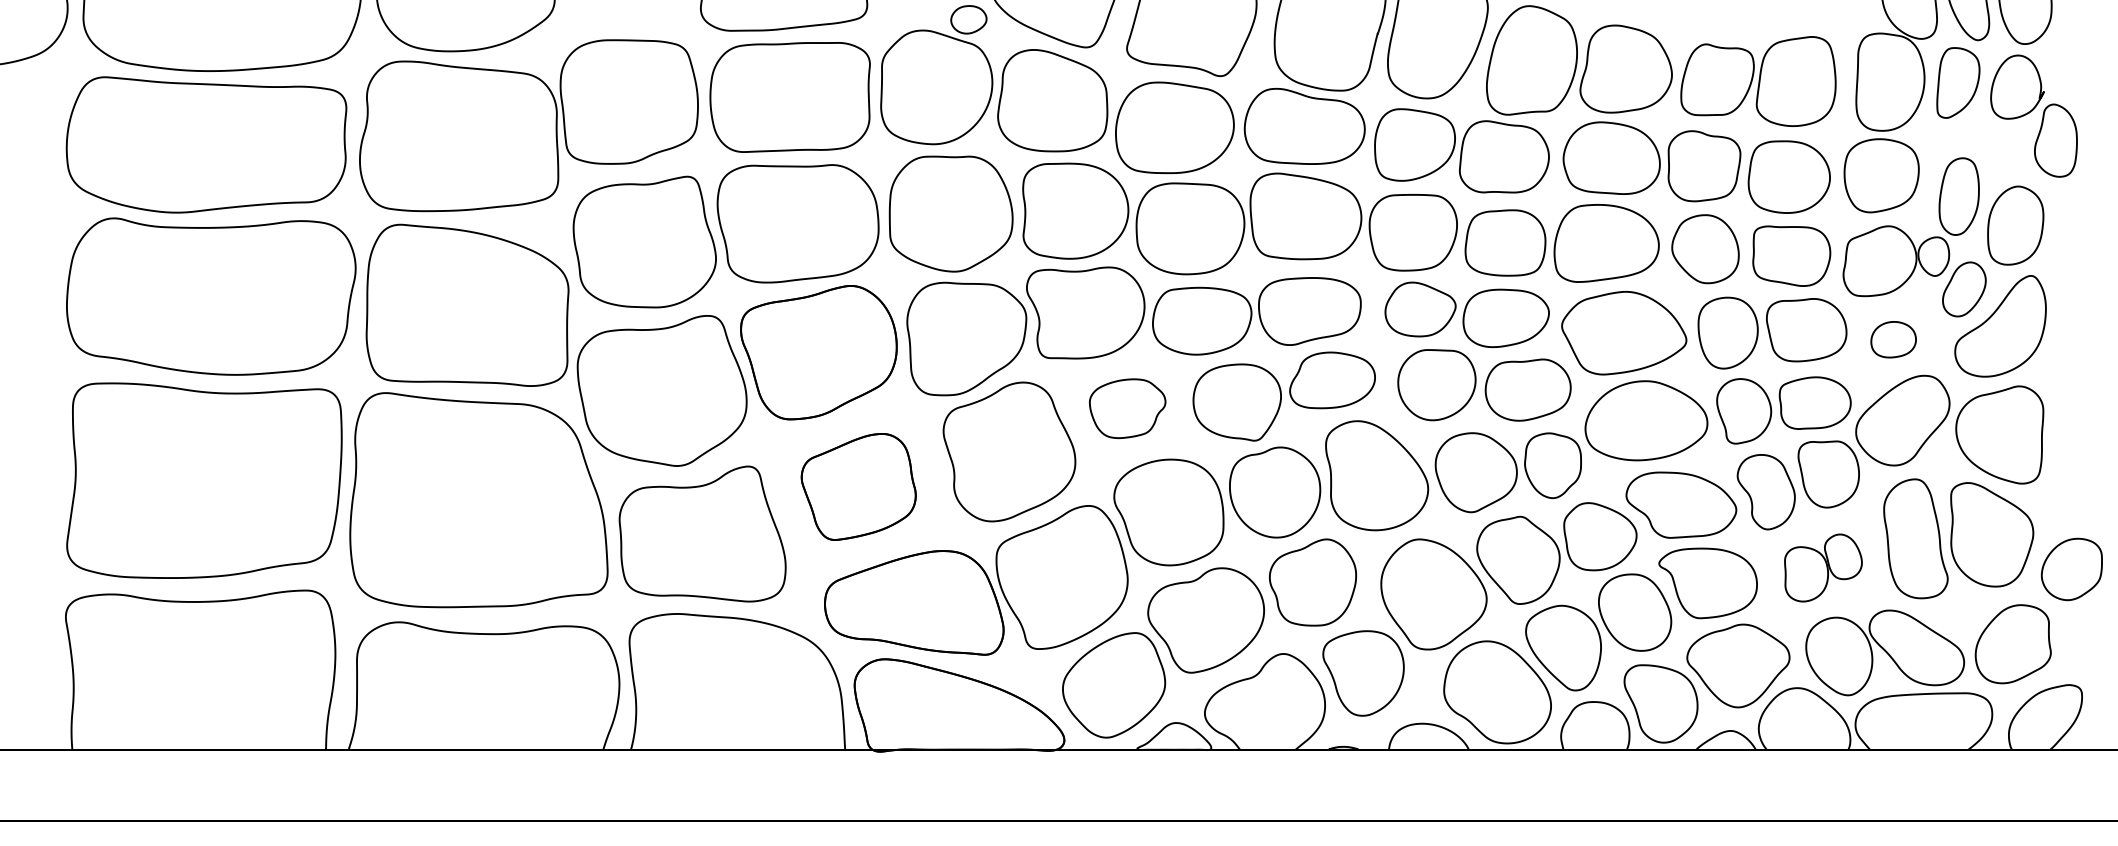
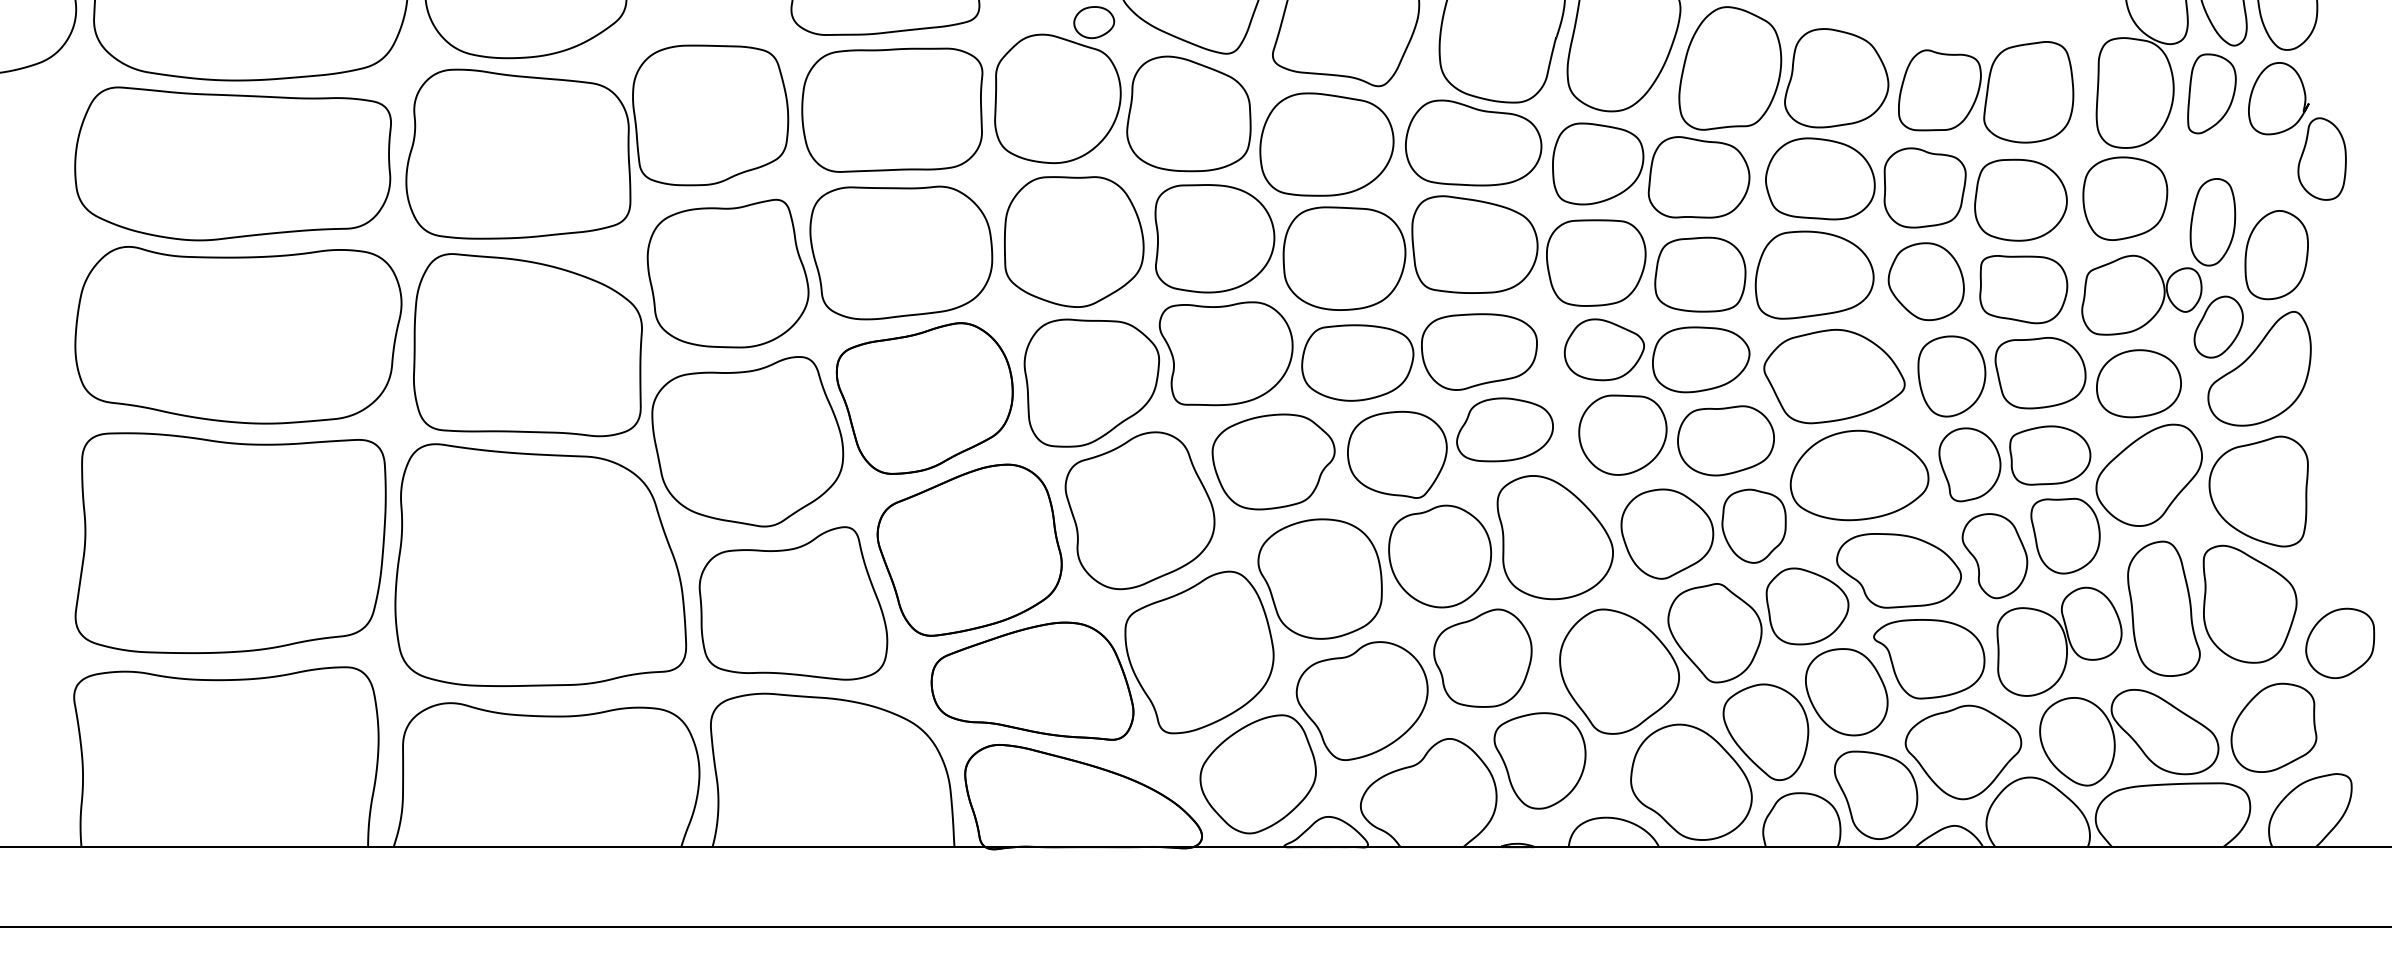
part: (1893, 339) -> (2138, 383), size x1.67
part: (1127, 408) -> (1273, 461), size x1.43
part: (858, 486) -> (969, 549), size x1.43
part: (1823, 567) -> (2059, 641), size x1.43

